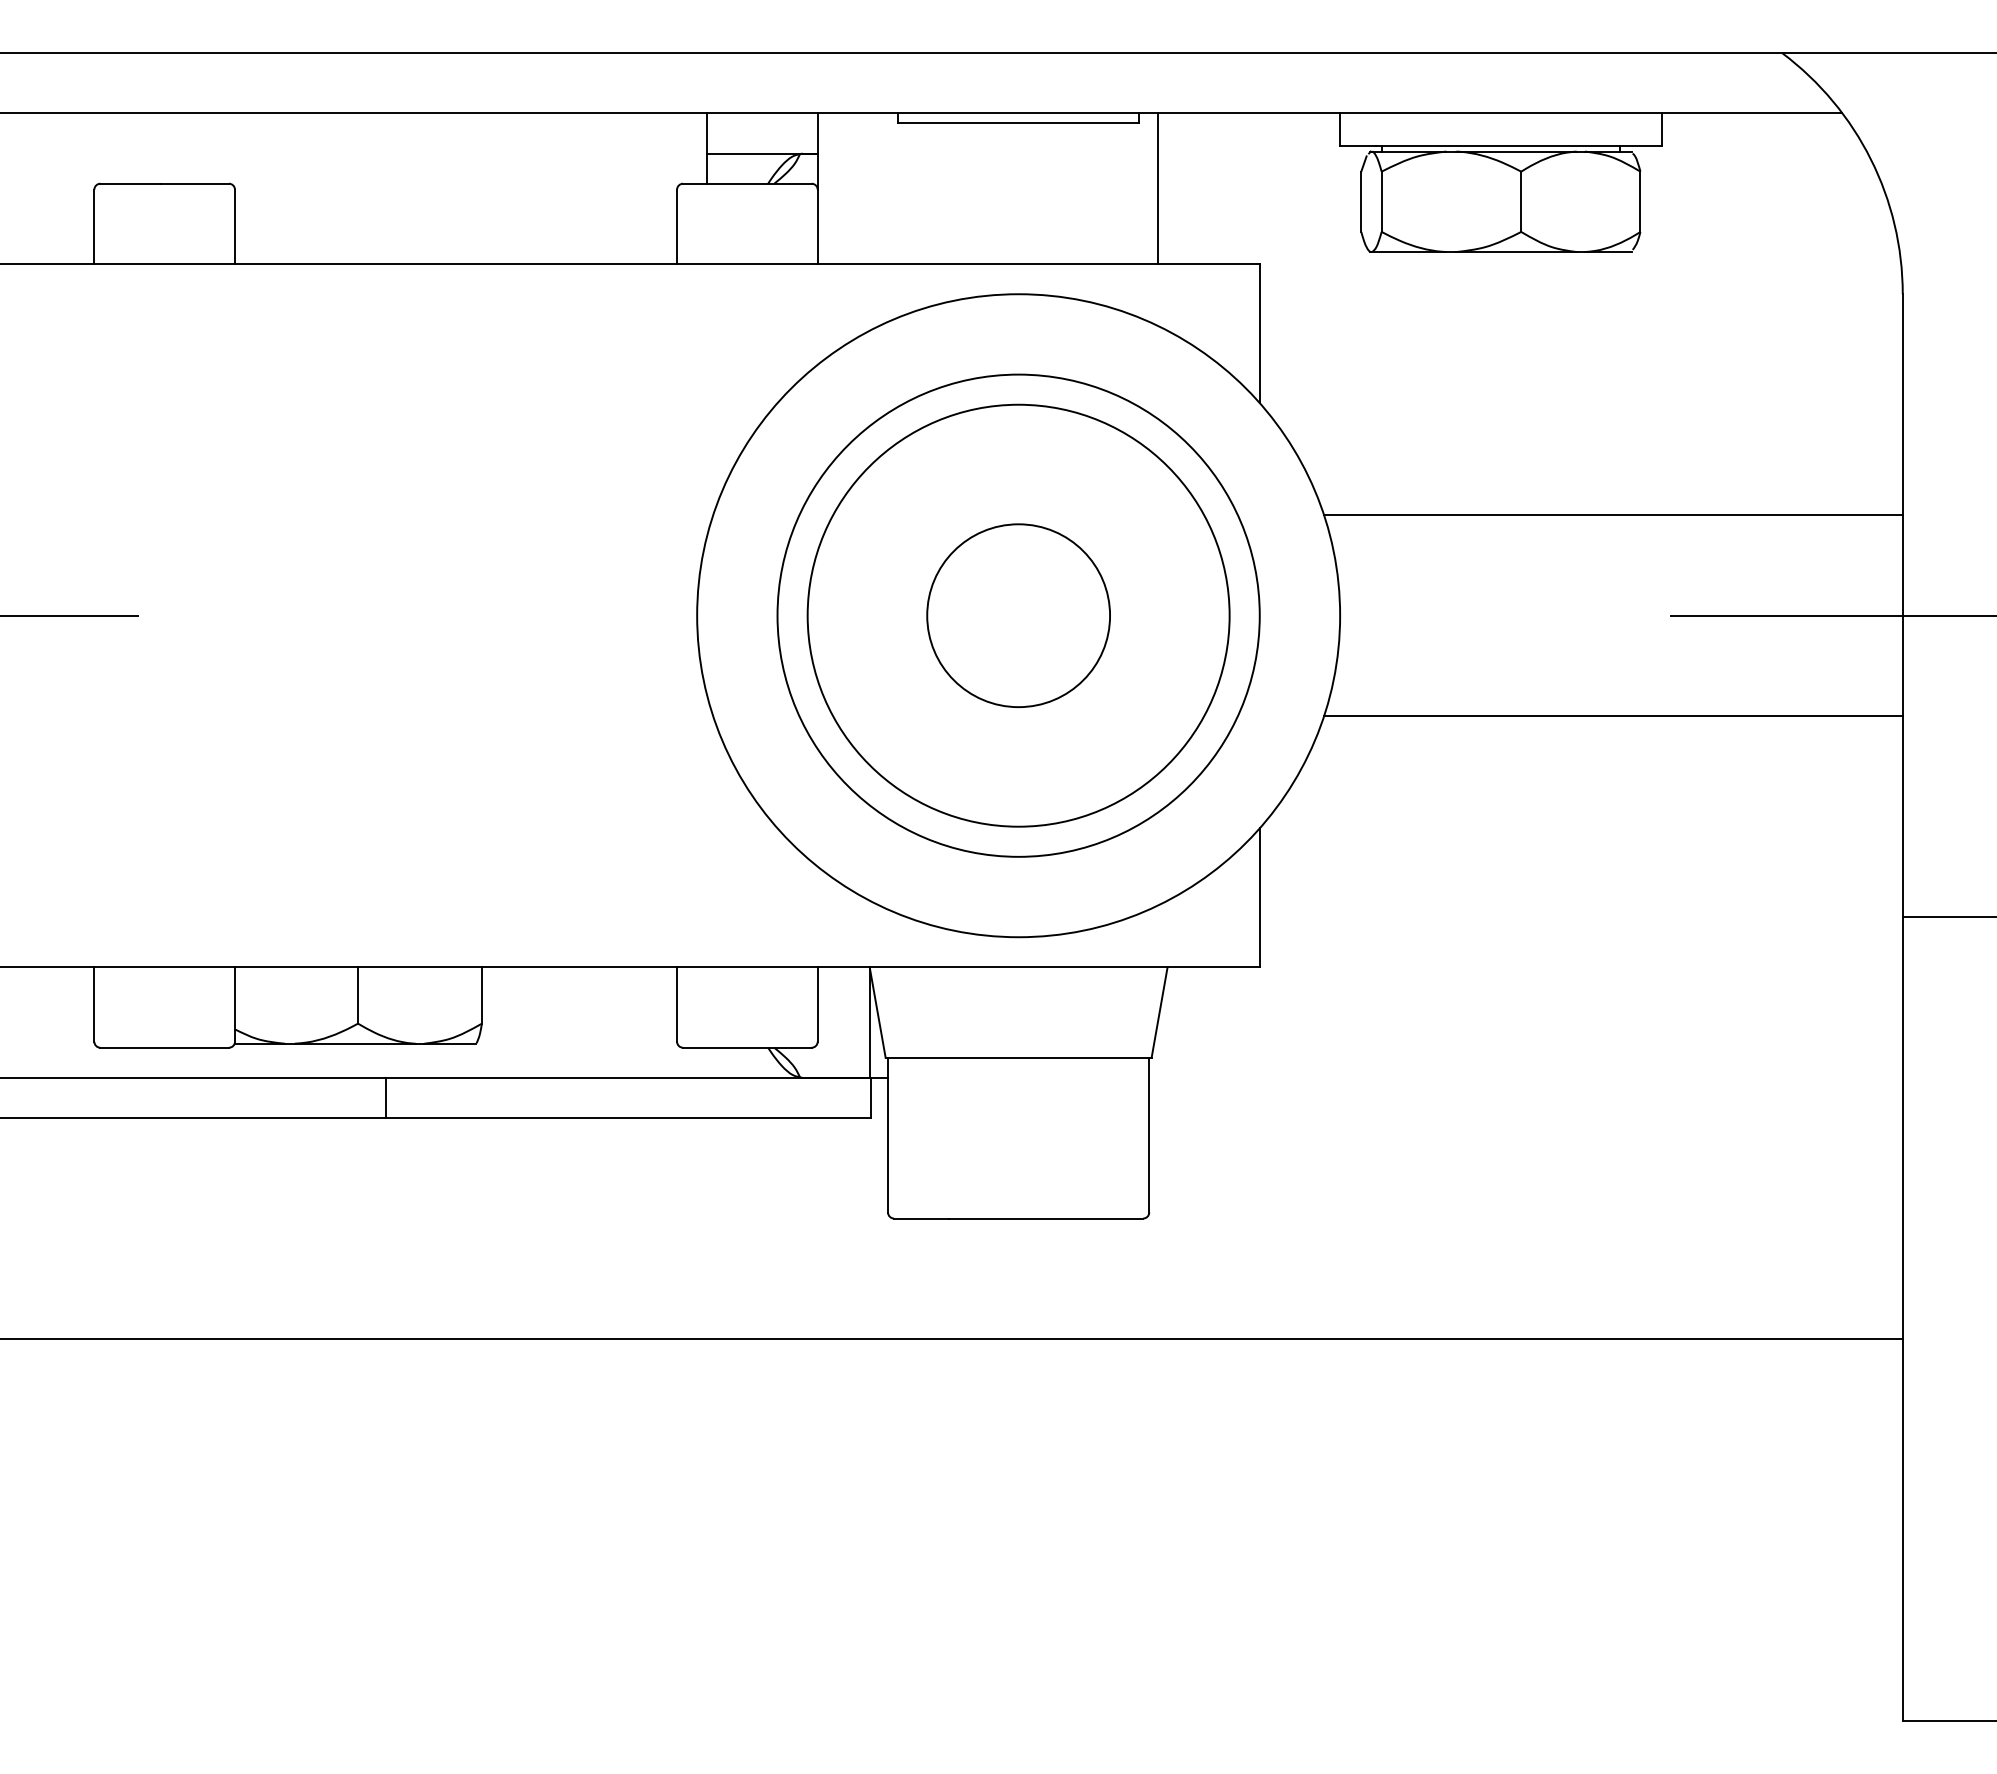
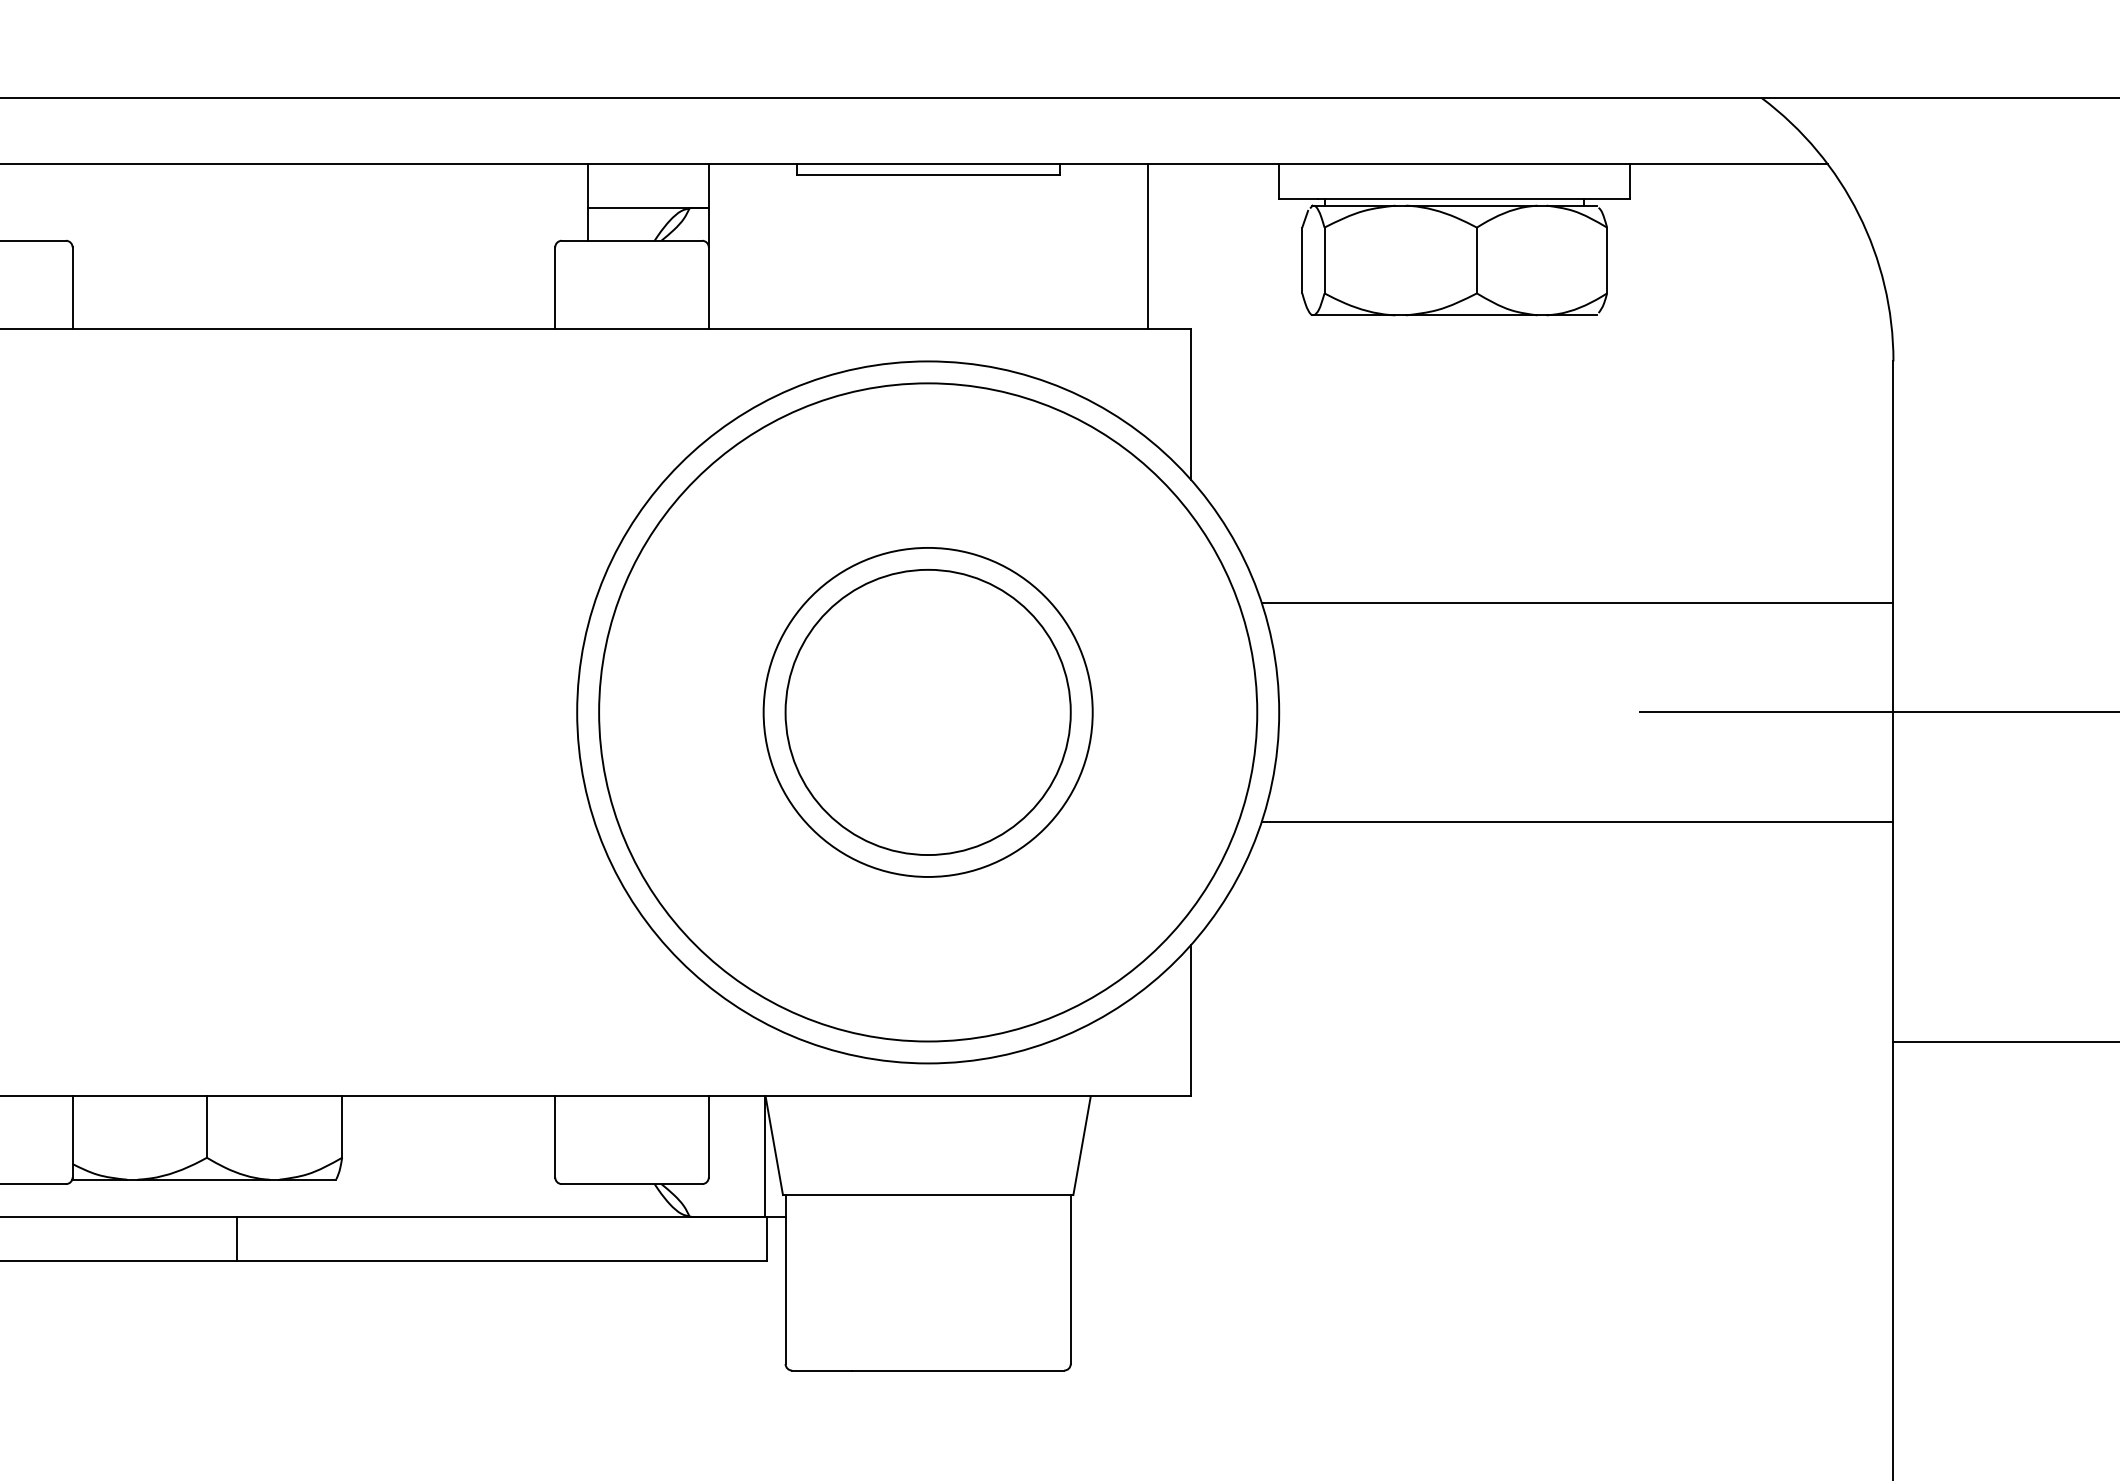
line: (1157, 188) -> (1147, 245), moved
circle: (1018, 615) -> (928, 712), size x0.62
circle: (1018, 615) -> (928, 712), size x1.43
circle: (1018, 615) -> (928, 712), size x1.43

